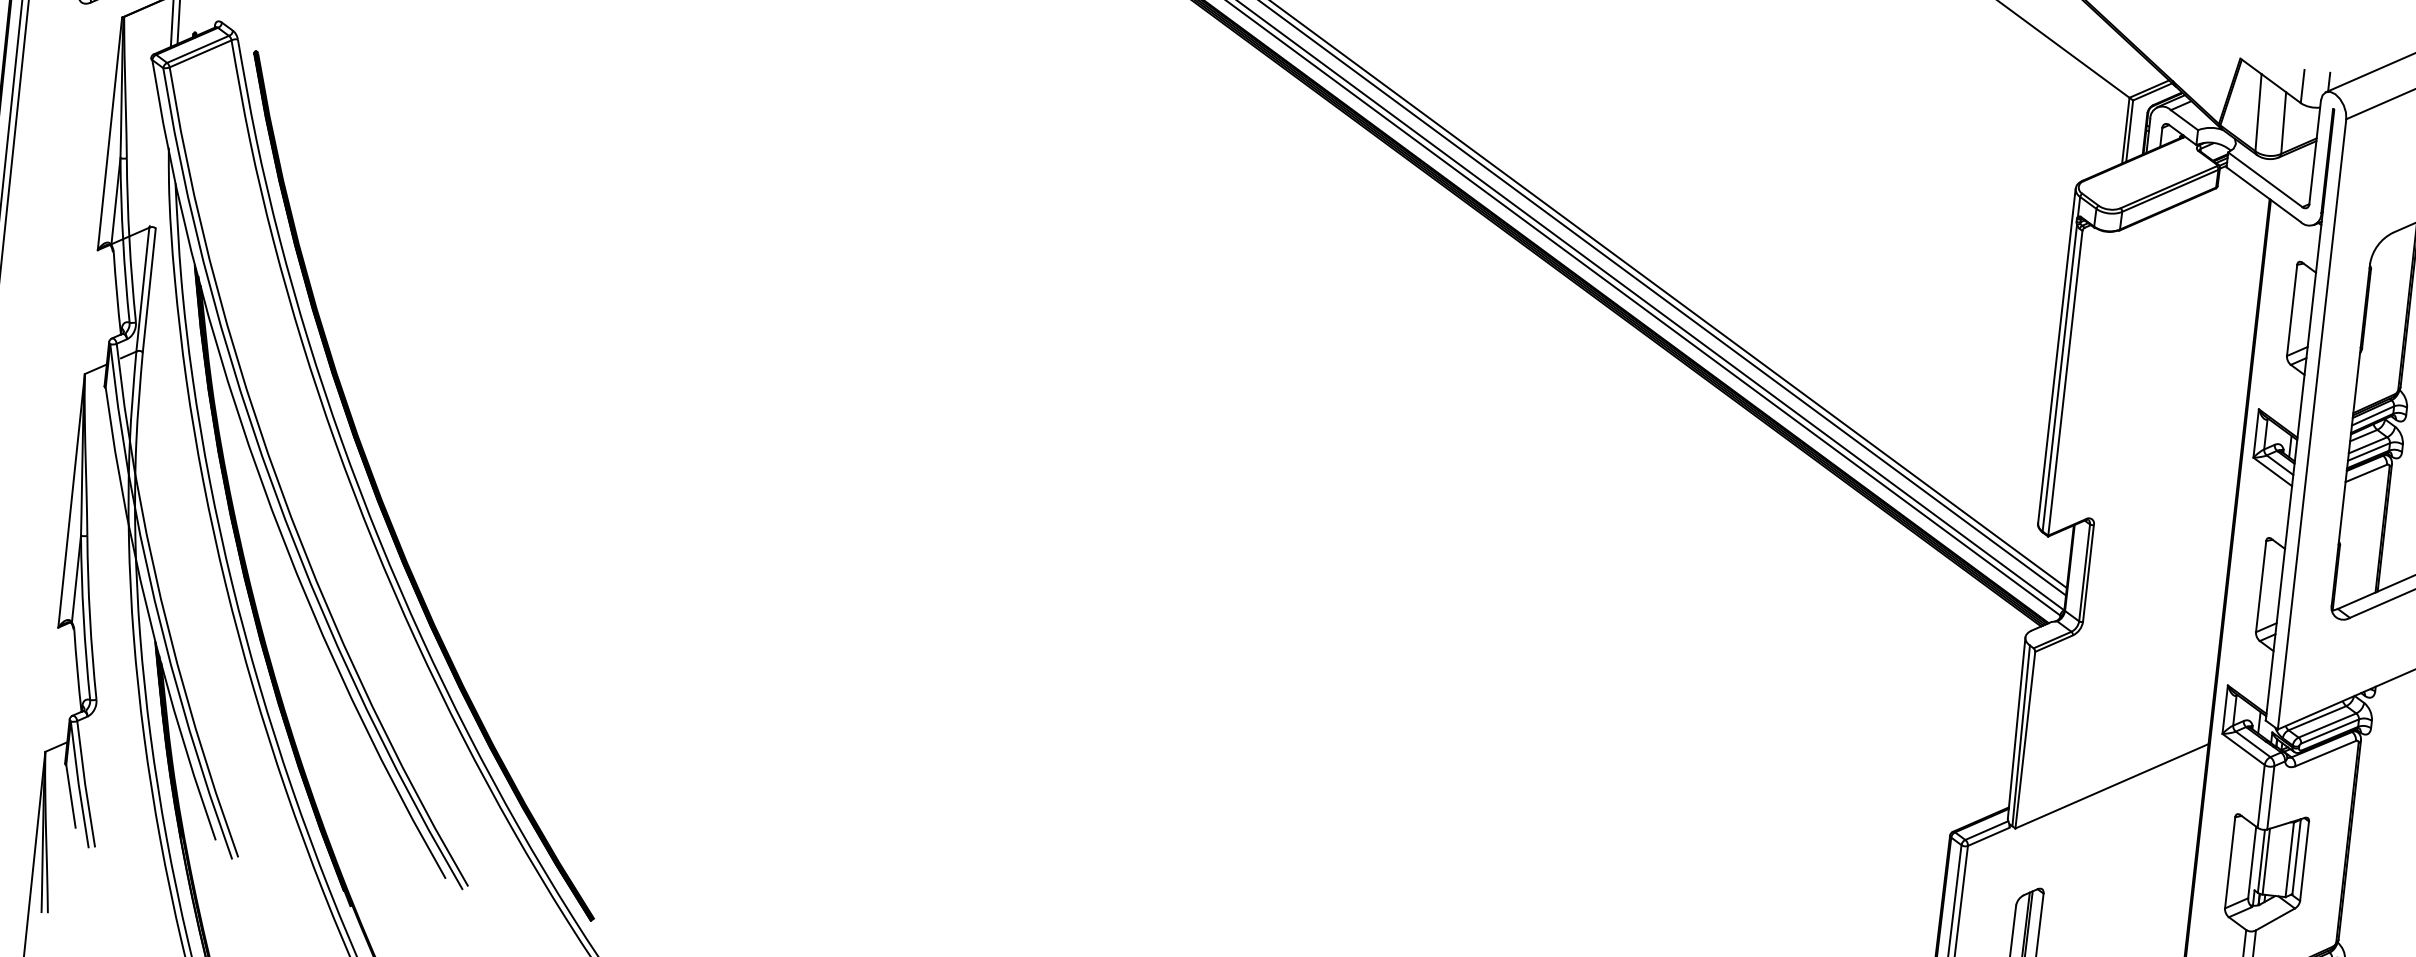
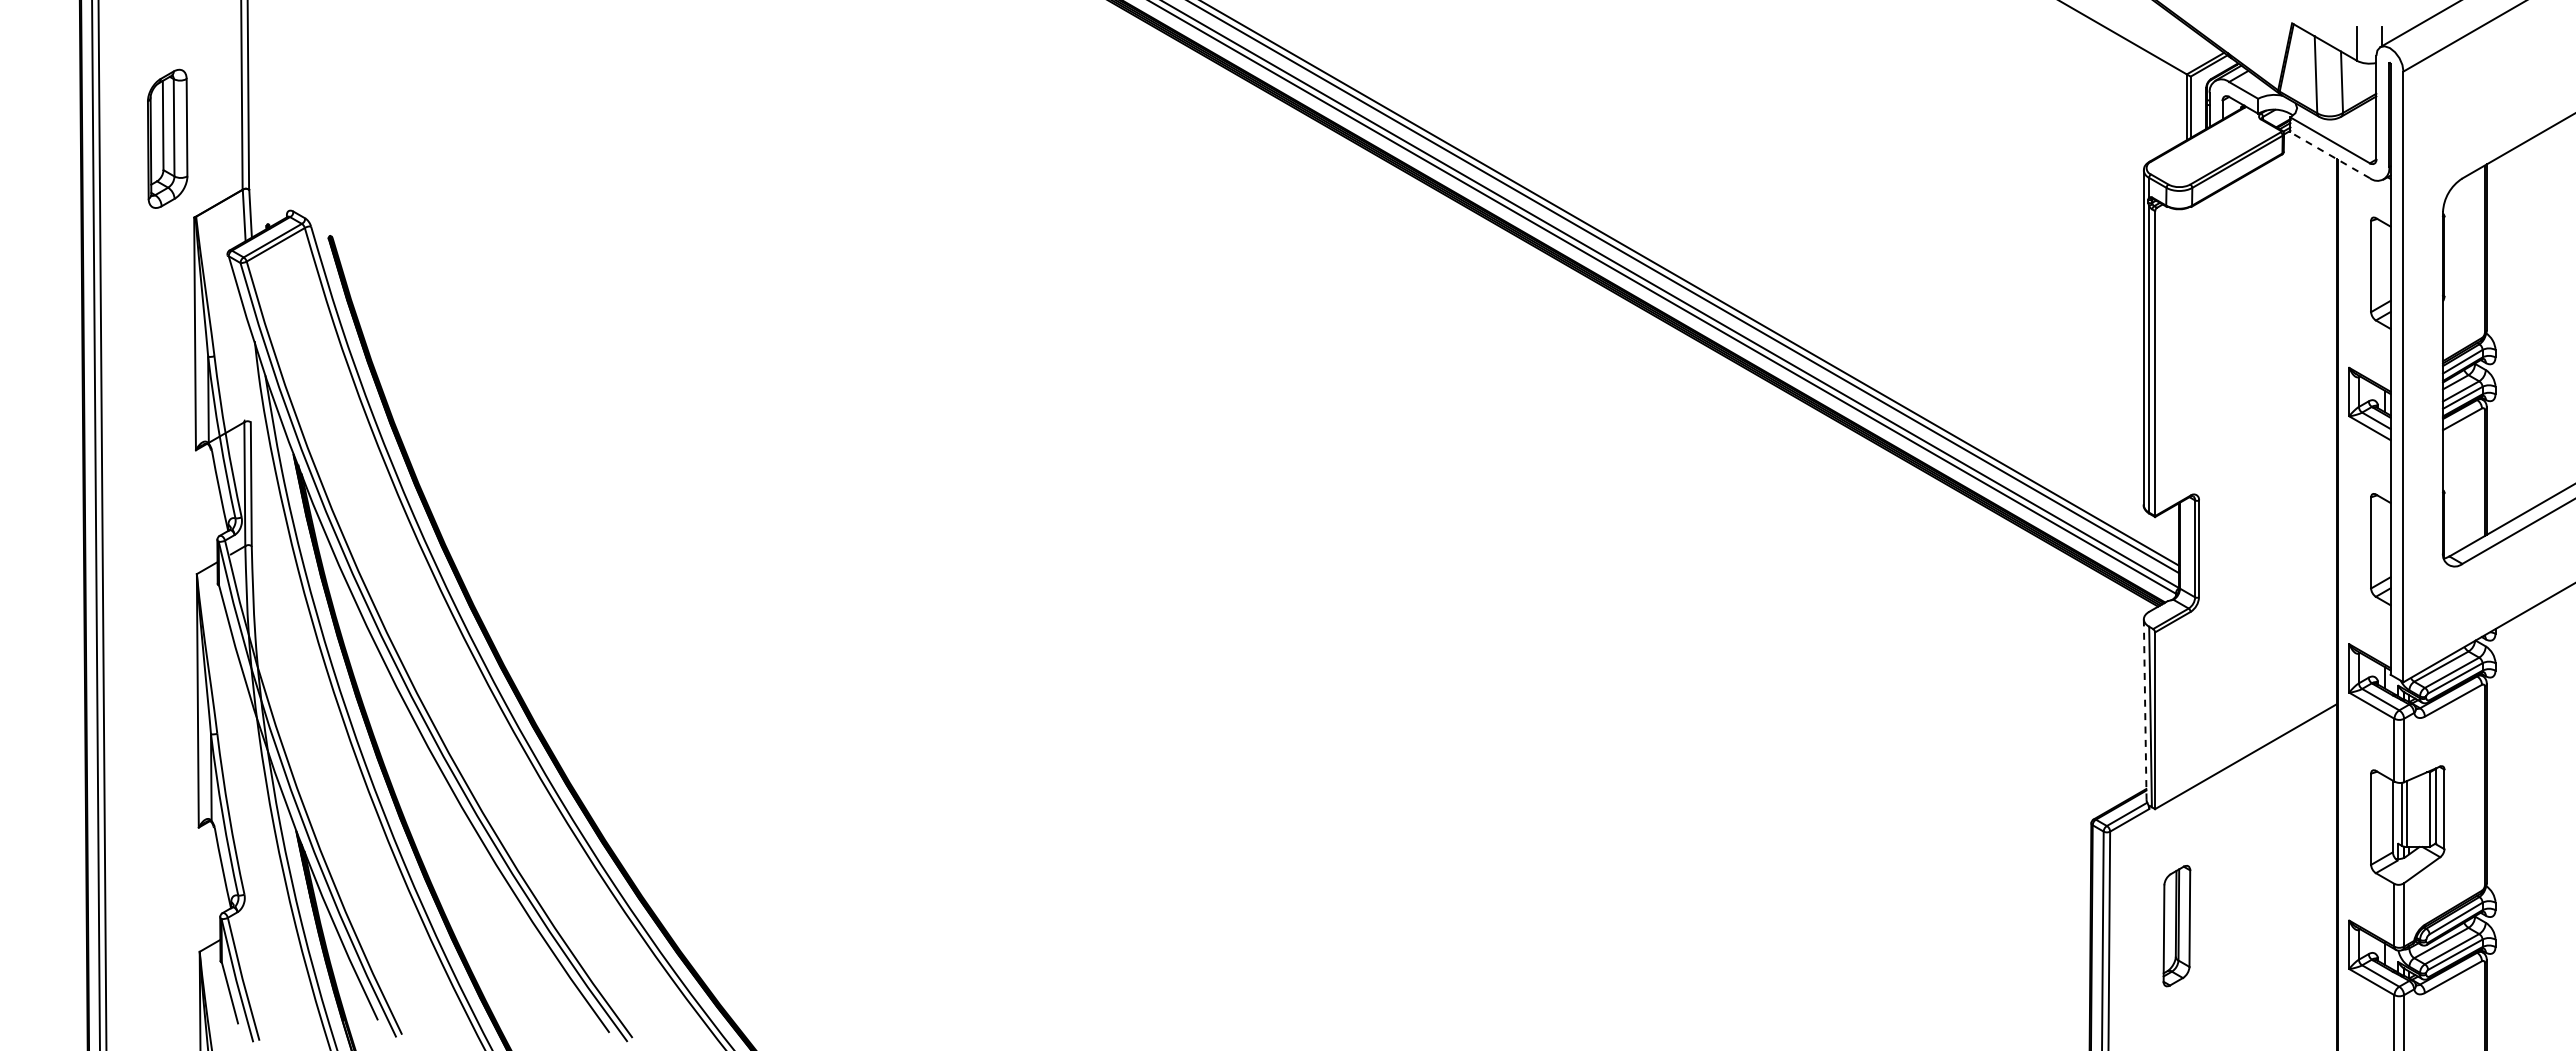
line: (2263, 194) -> (2330, 155), solid -> dashed
line: (2016, 728) -> (2145, 710), solid -> dashed

